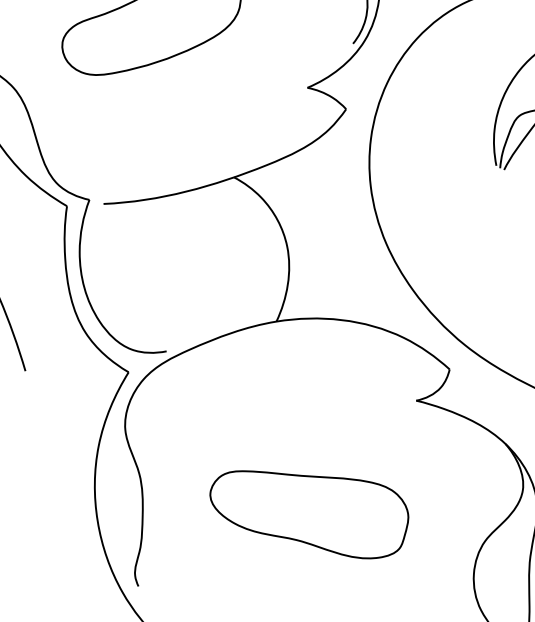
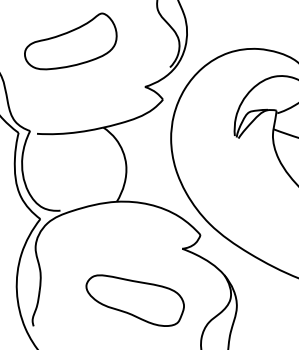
part: (308, 514) -> (134, 300), moved

